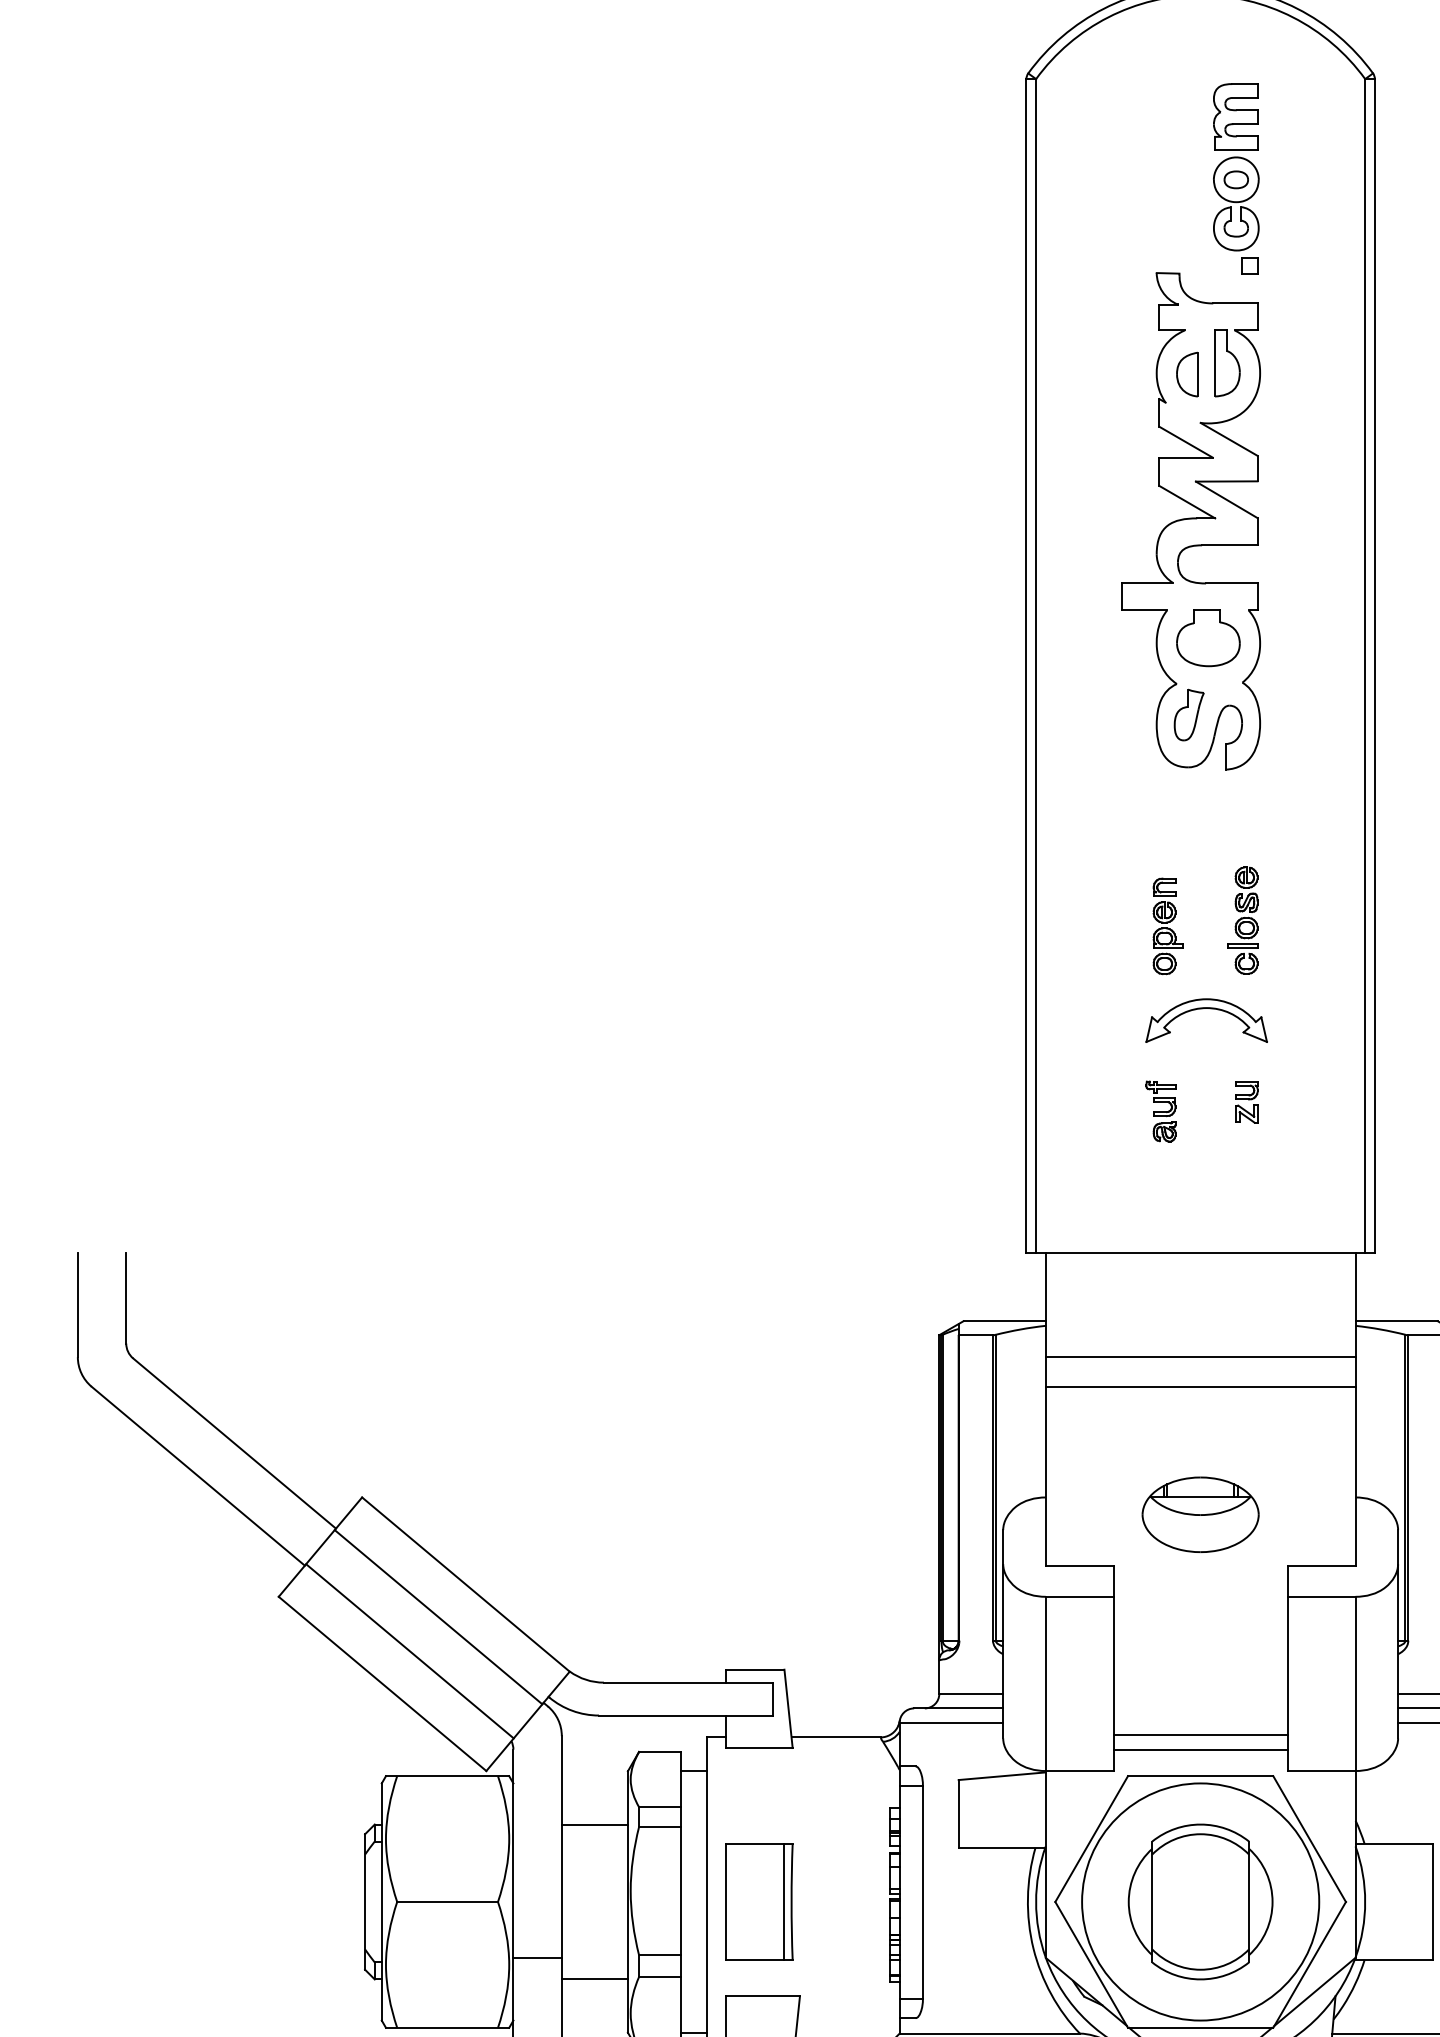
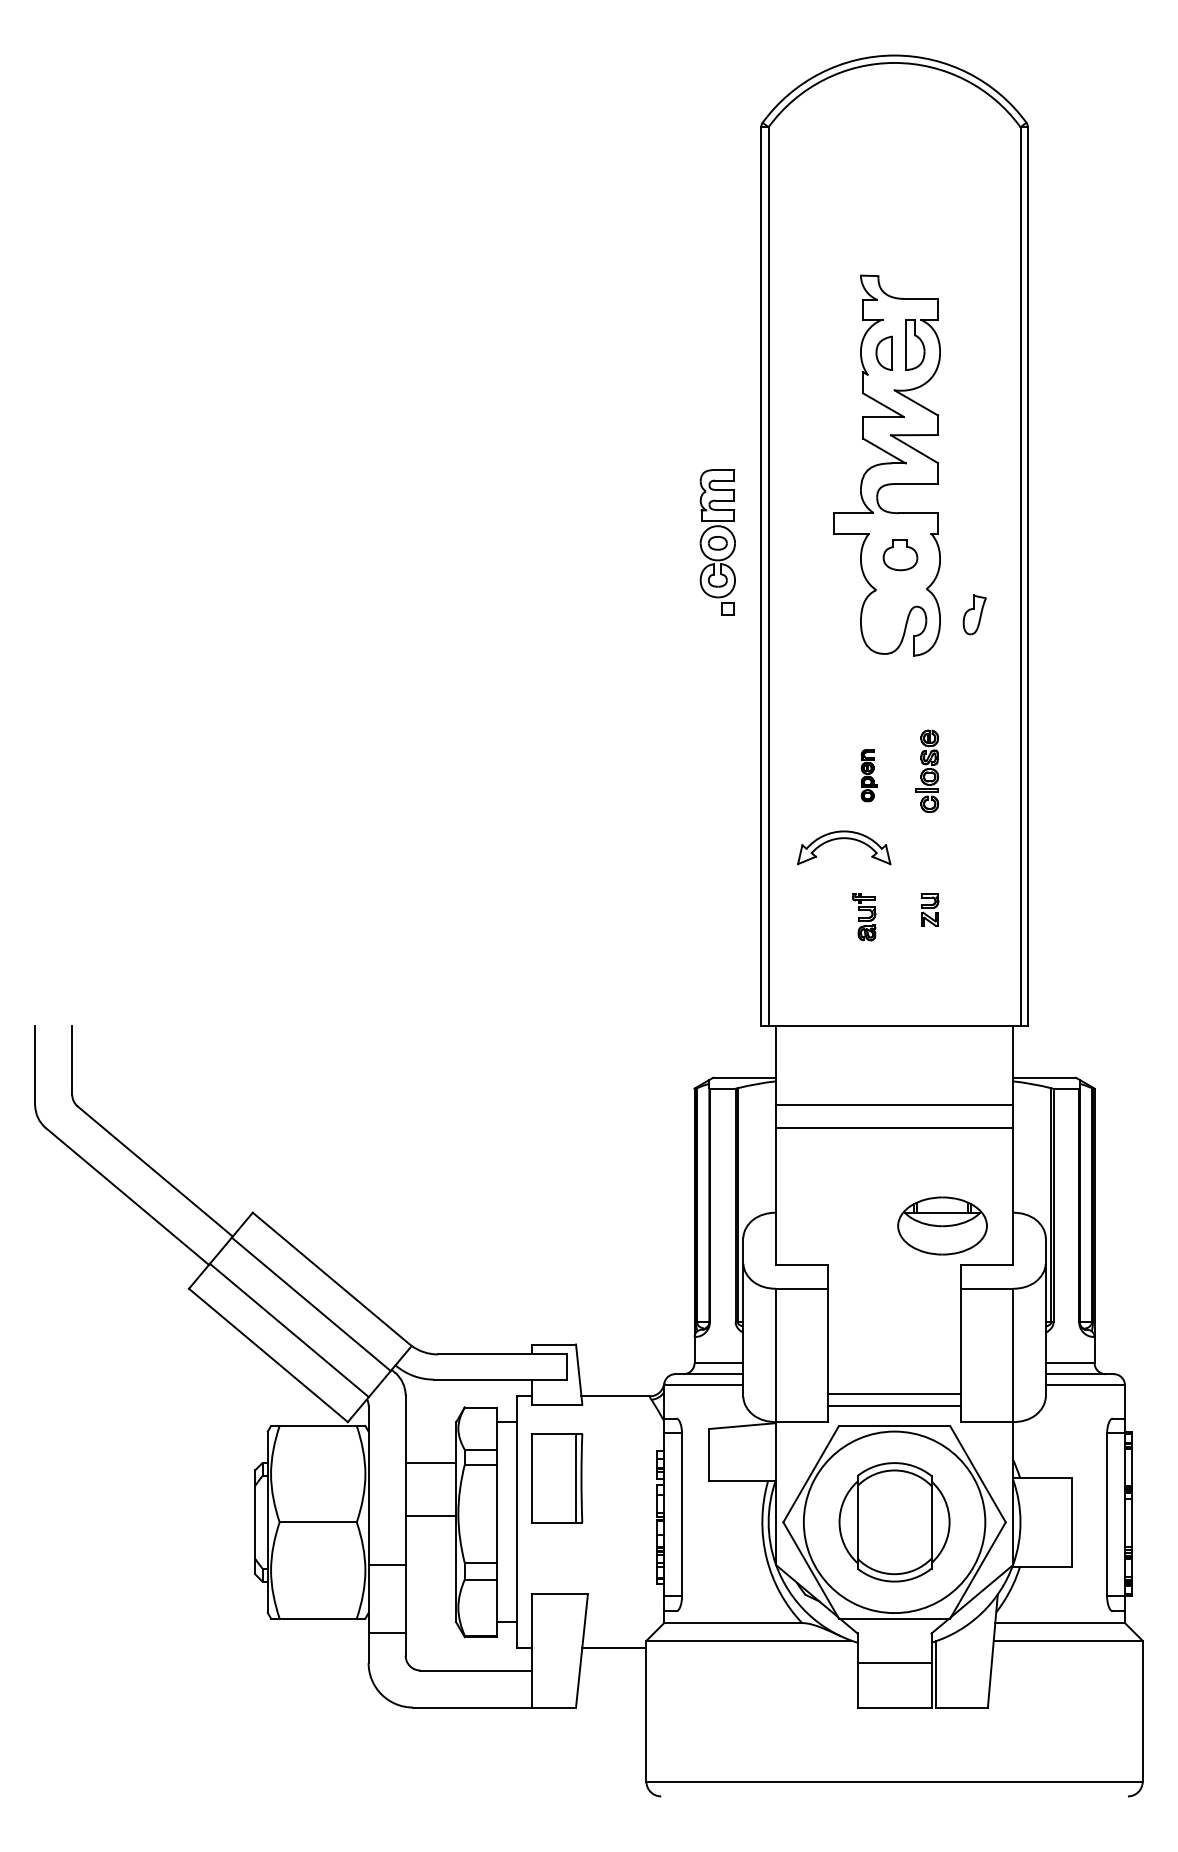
part: (1235, 178) -> (717, 542), moved
part: (1208, 638) -> (900, 555), size x0.7
part: (1188, 714) -> (974, 614), moved
part: (1167, 926) -> (869, 775), size x0.7
part: (1207, 1009) -> (844, 839), moved
part: (1200, 1514) -> (942, 1225), moved
part: (760, 1902) -> (557, 1478), moved
line: (594, 1979) -> (430, 1515), moved

